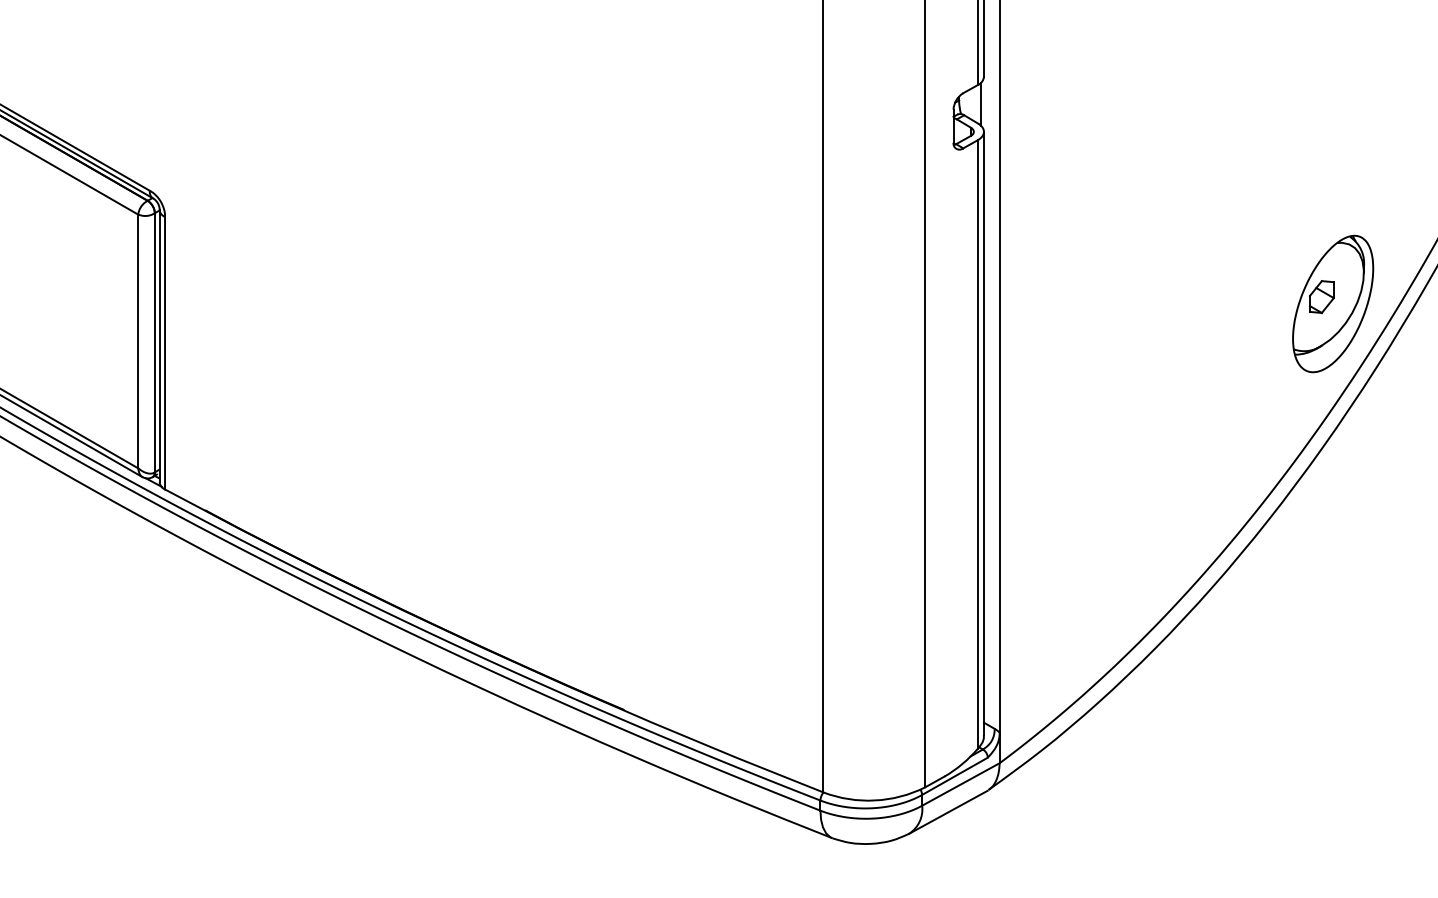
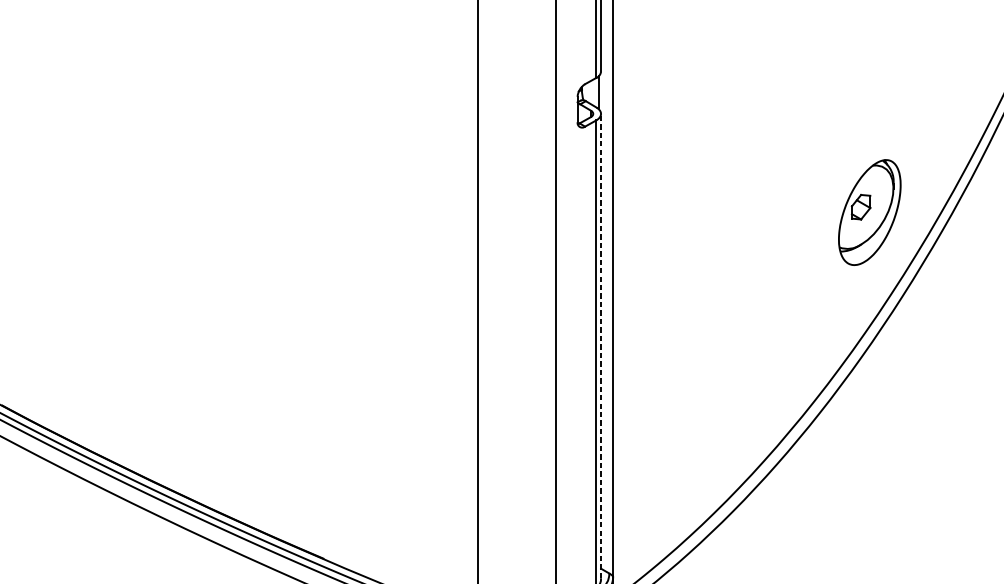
part: (1333, 303) -> (870, 212), moved
line: (984, 433) -> (601, 346), solid -> dashed

